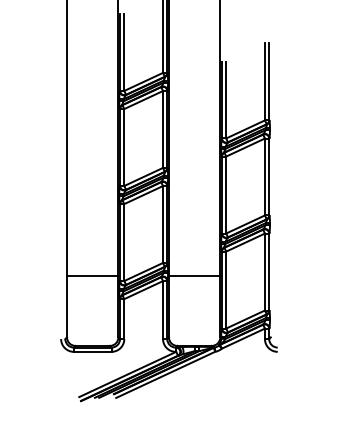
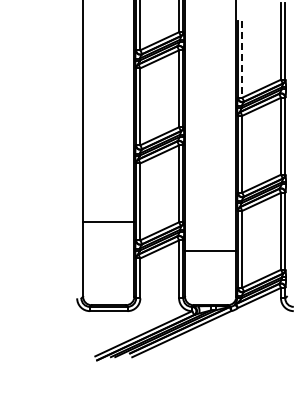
line: (226, 100) -> (242, 59), solid -> dashed
line: (92, 275) -> (108, 221), moved
line: (194, 275) -> (210, 250), moved

